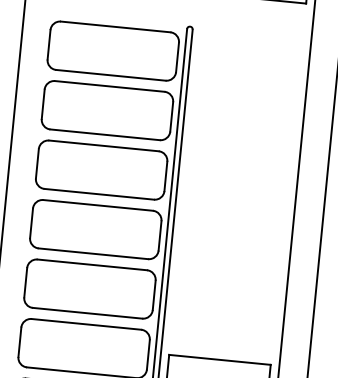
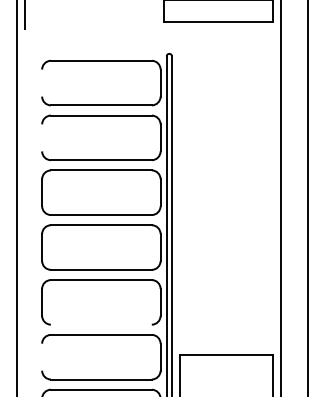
line: (49, 44) -> (42, 82), removed
line: (43, 103) -> (42, 137), removed
line: (86, 312) -> (100, 324), removed
line: (20, 341) -> (42, 356), removed

